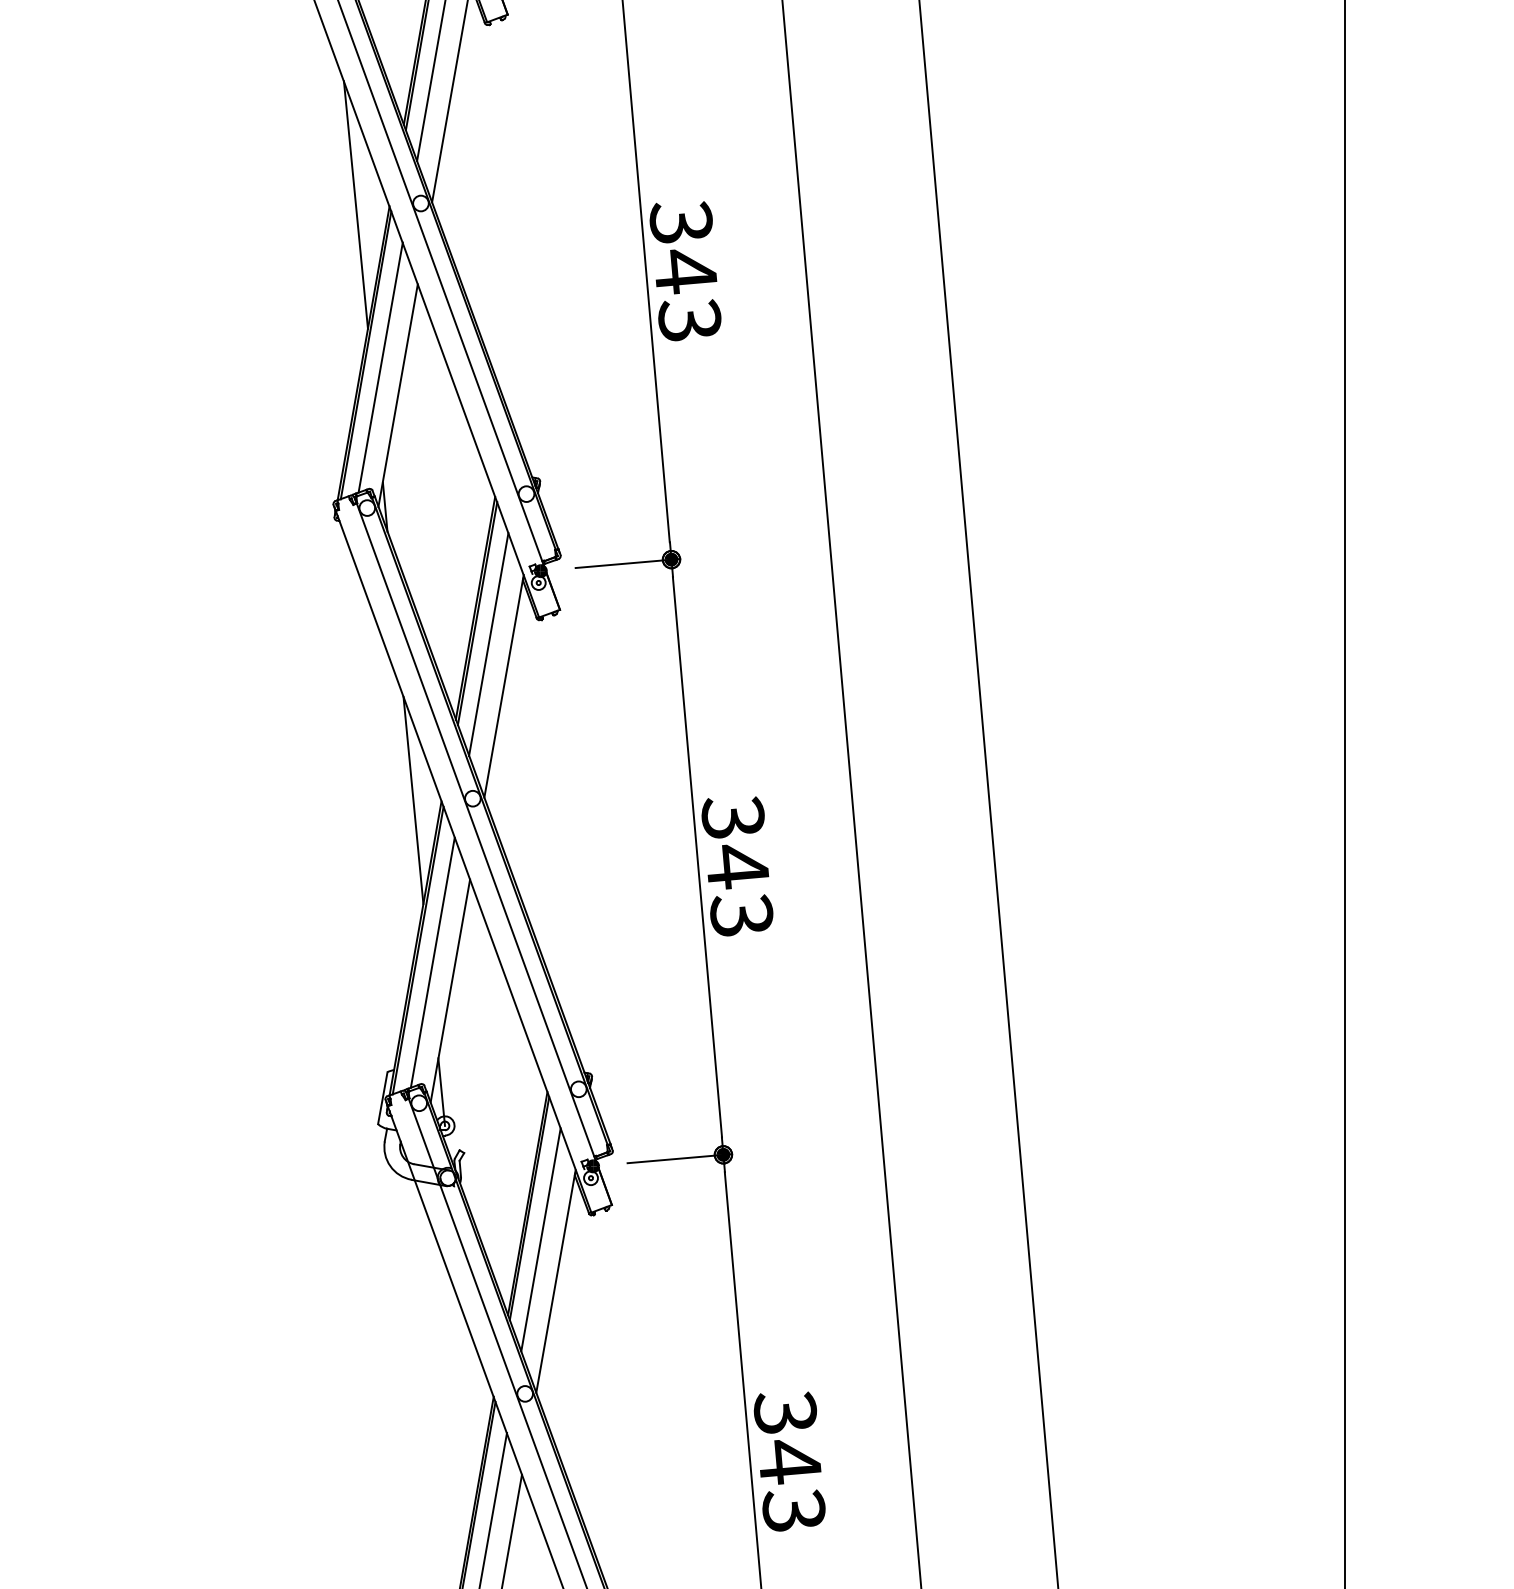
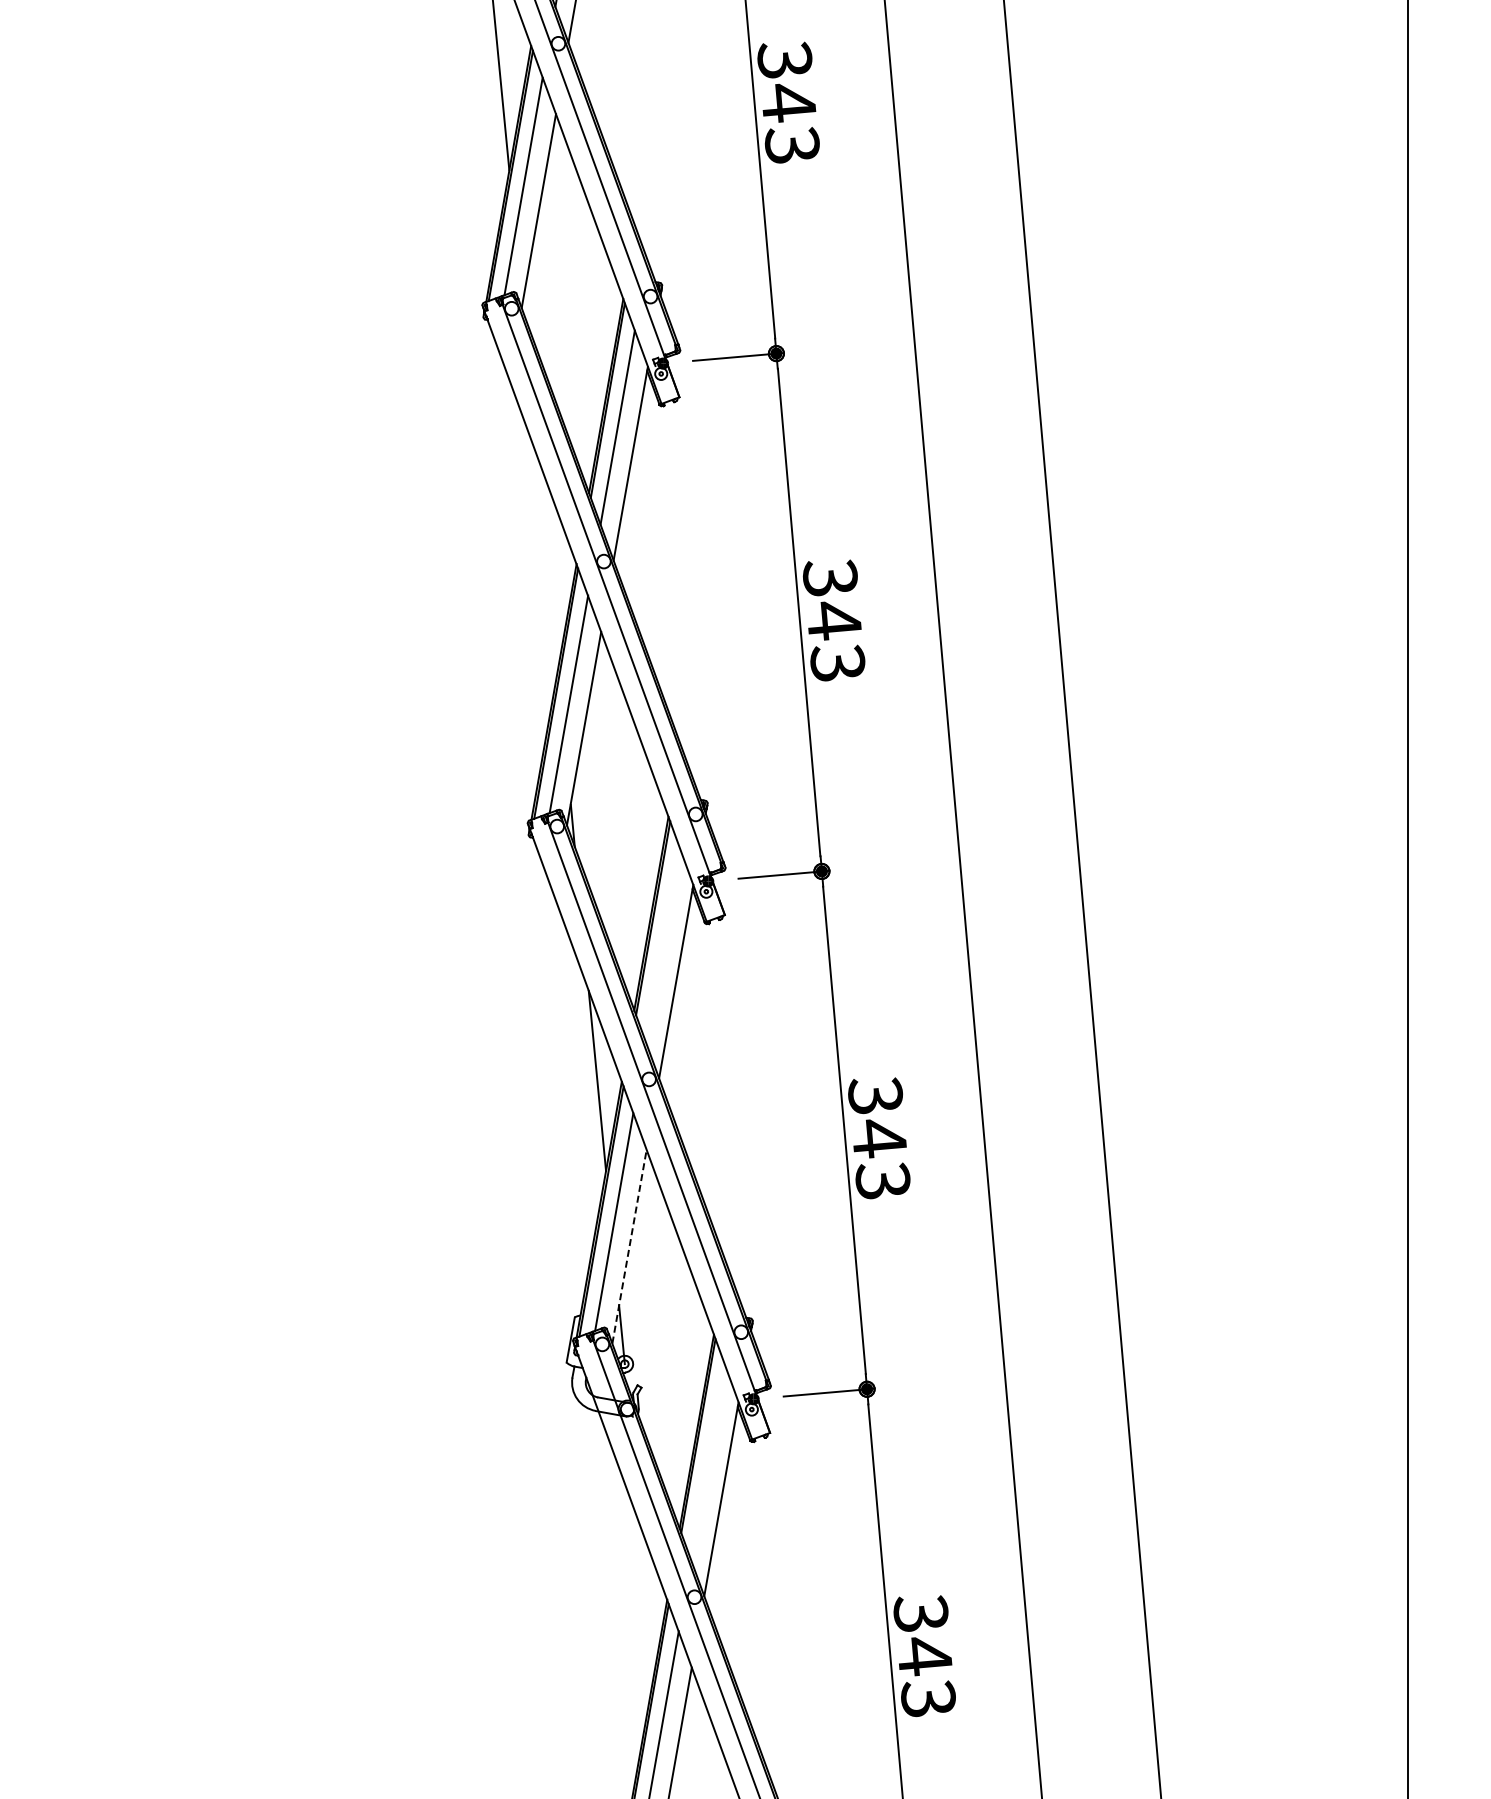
line: (354, 204) -> (546, 562), removed
line: (488, 644) -> (662, 945), removed
line: (450, 990) -> (629, 1246), solid -> dashed
line: (541, 1240) -> (708, 1463), removed

